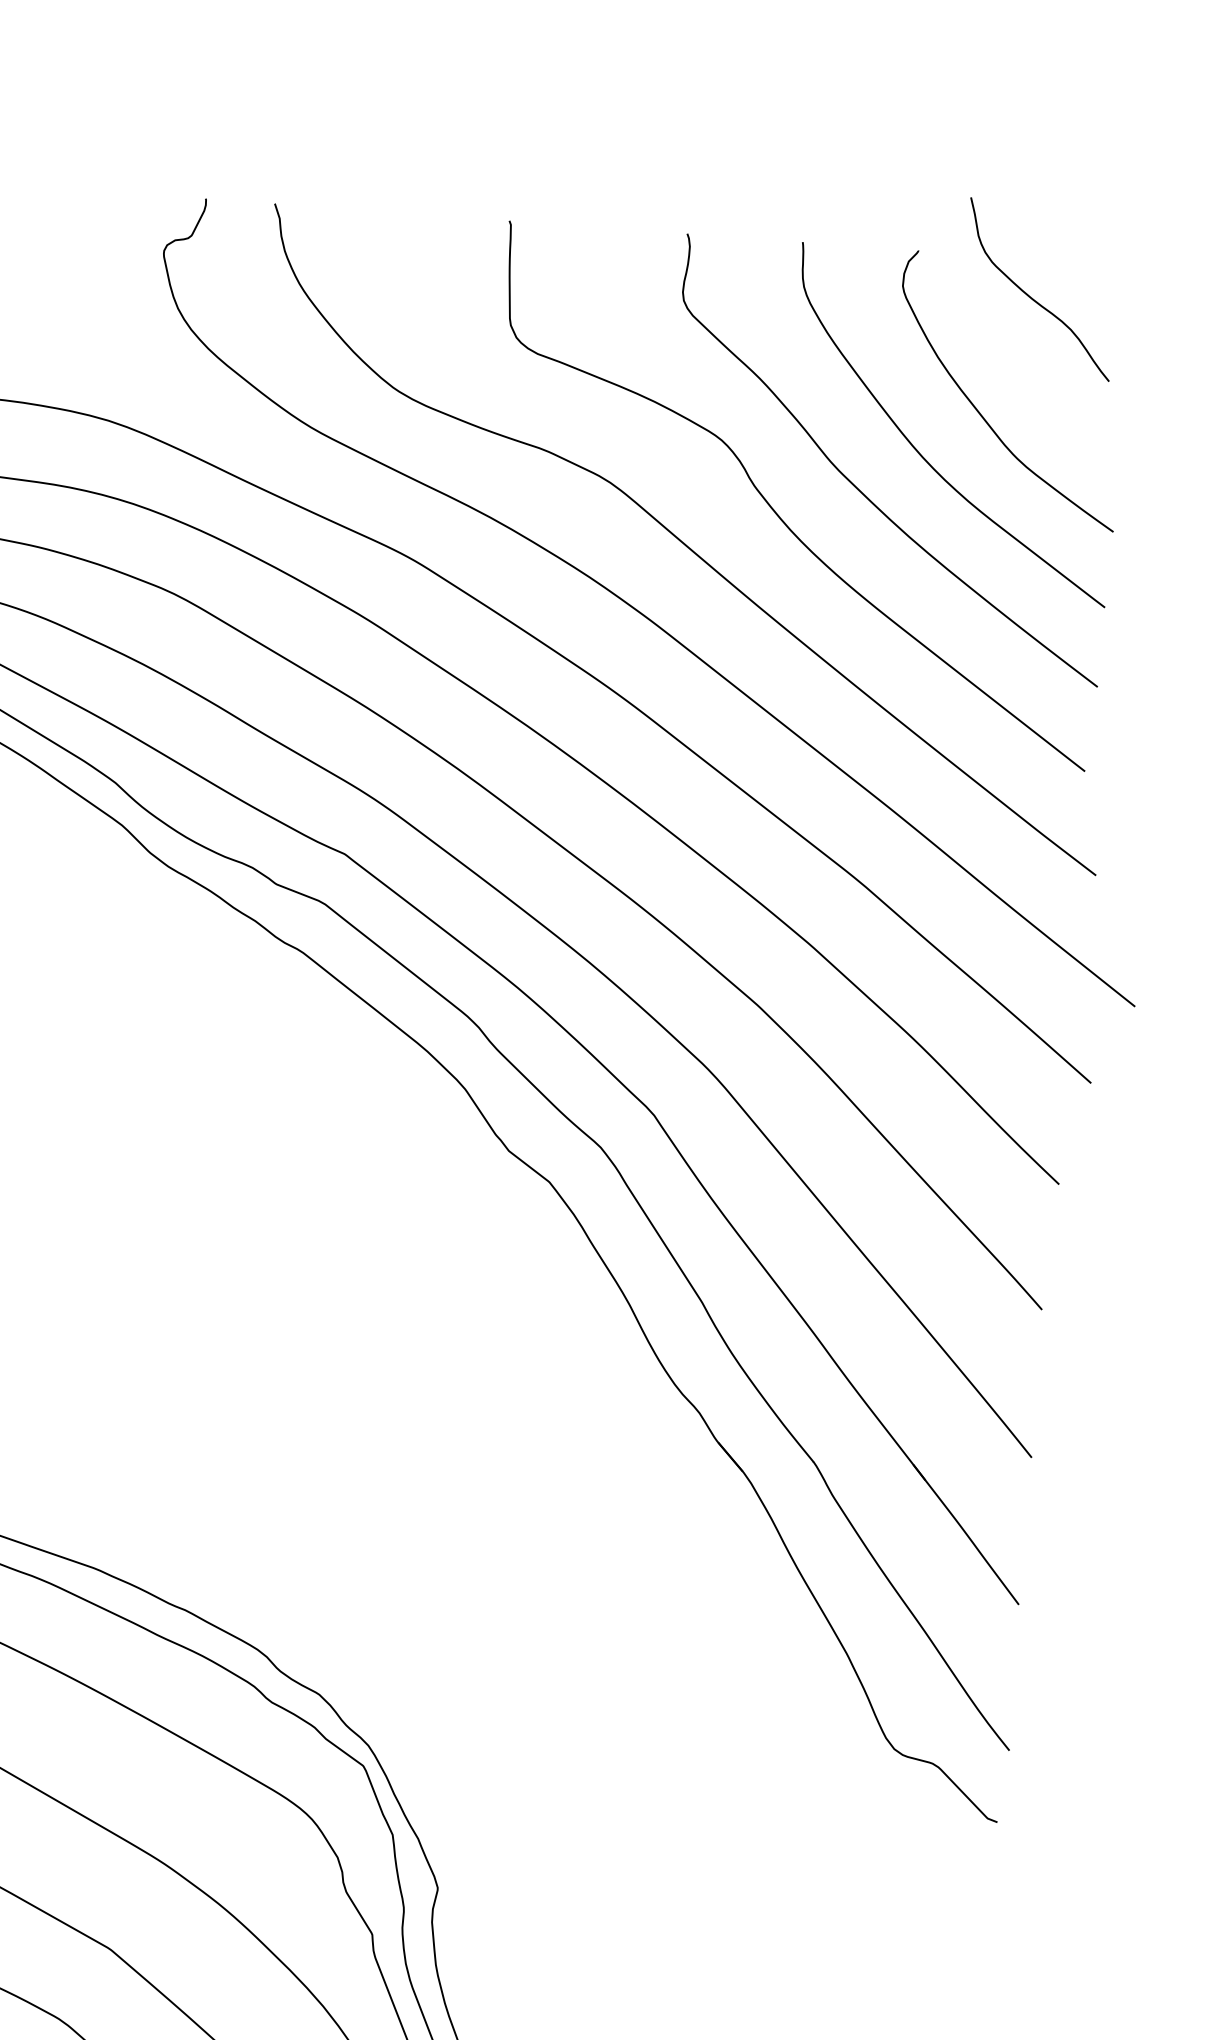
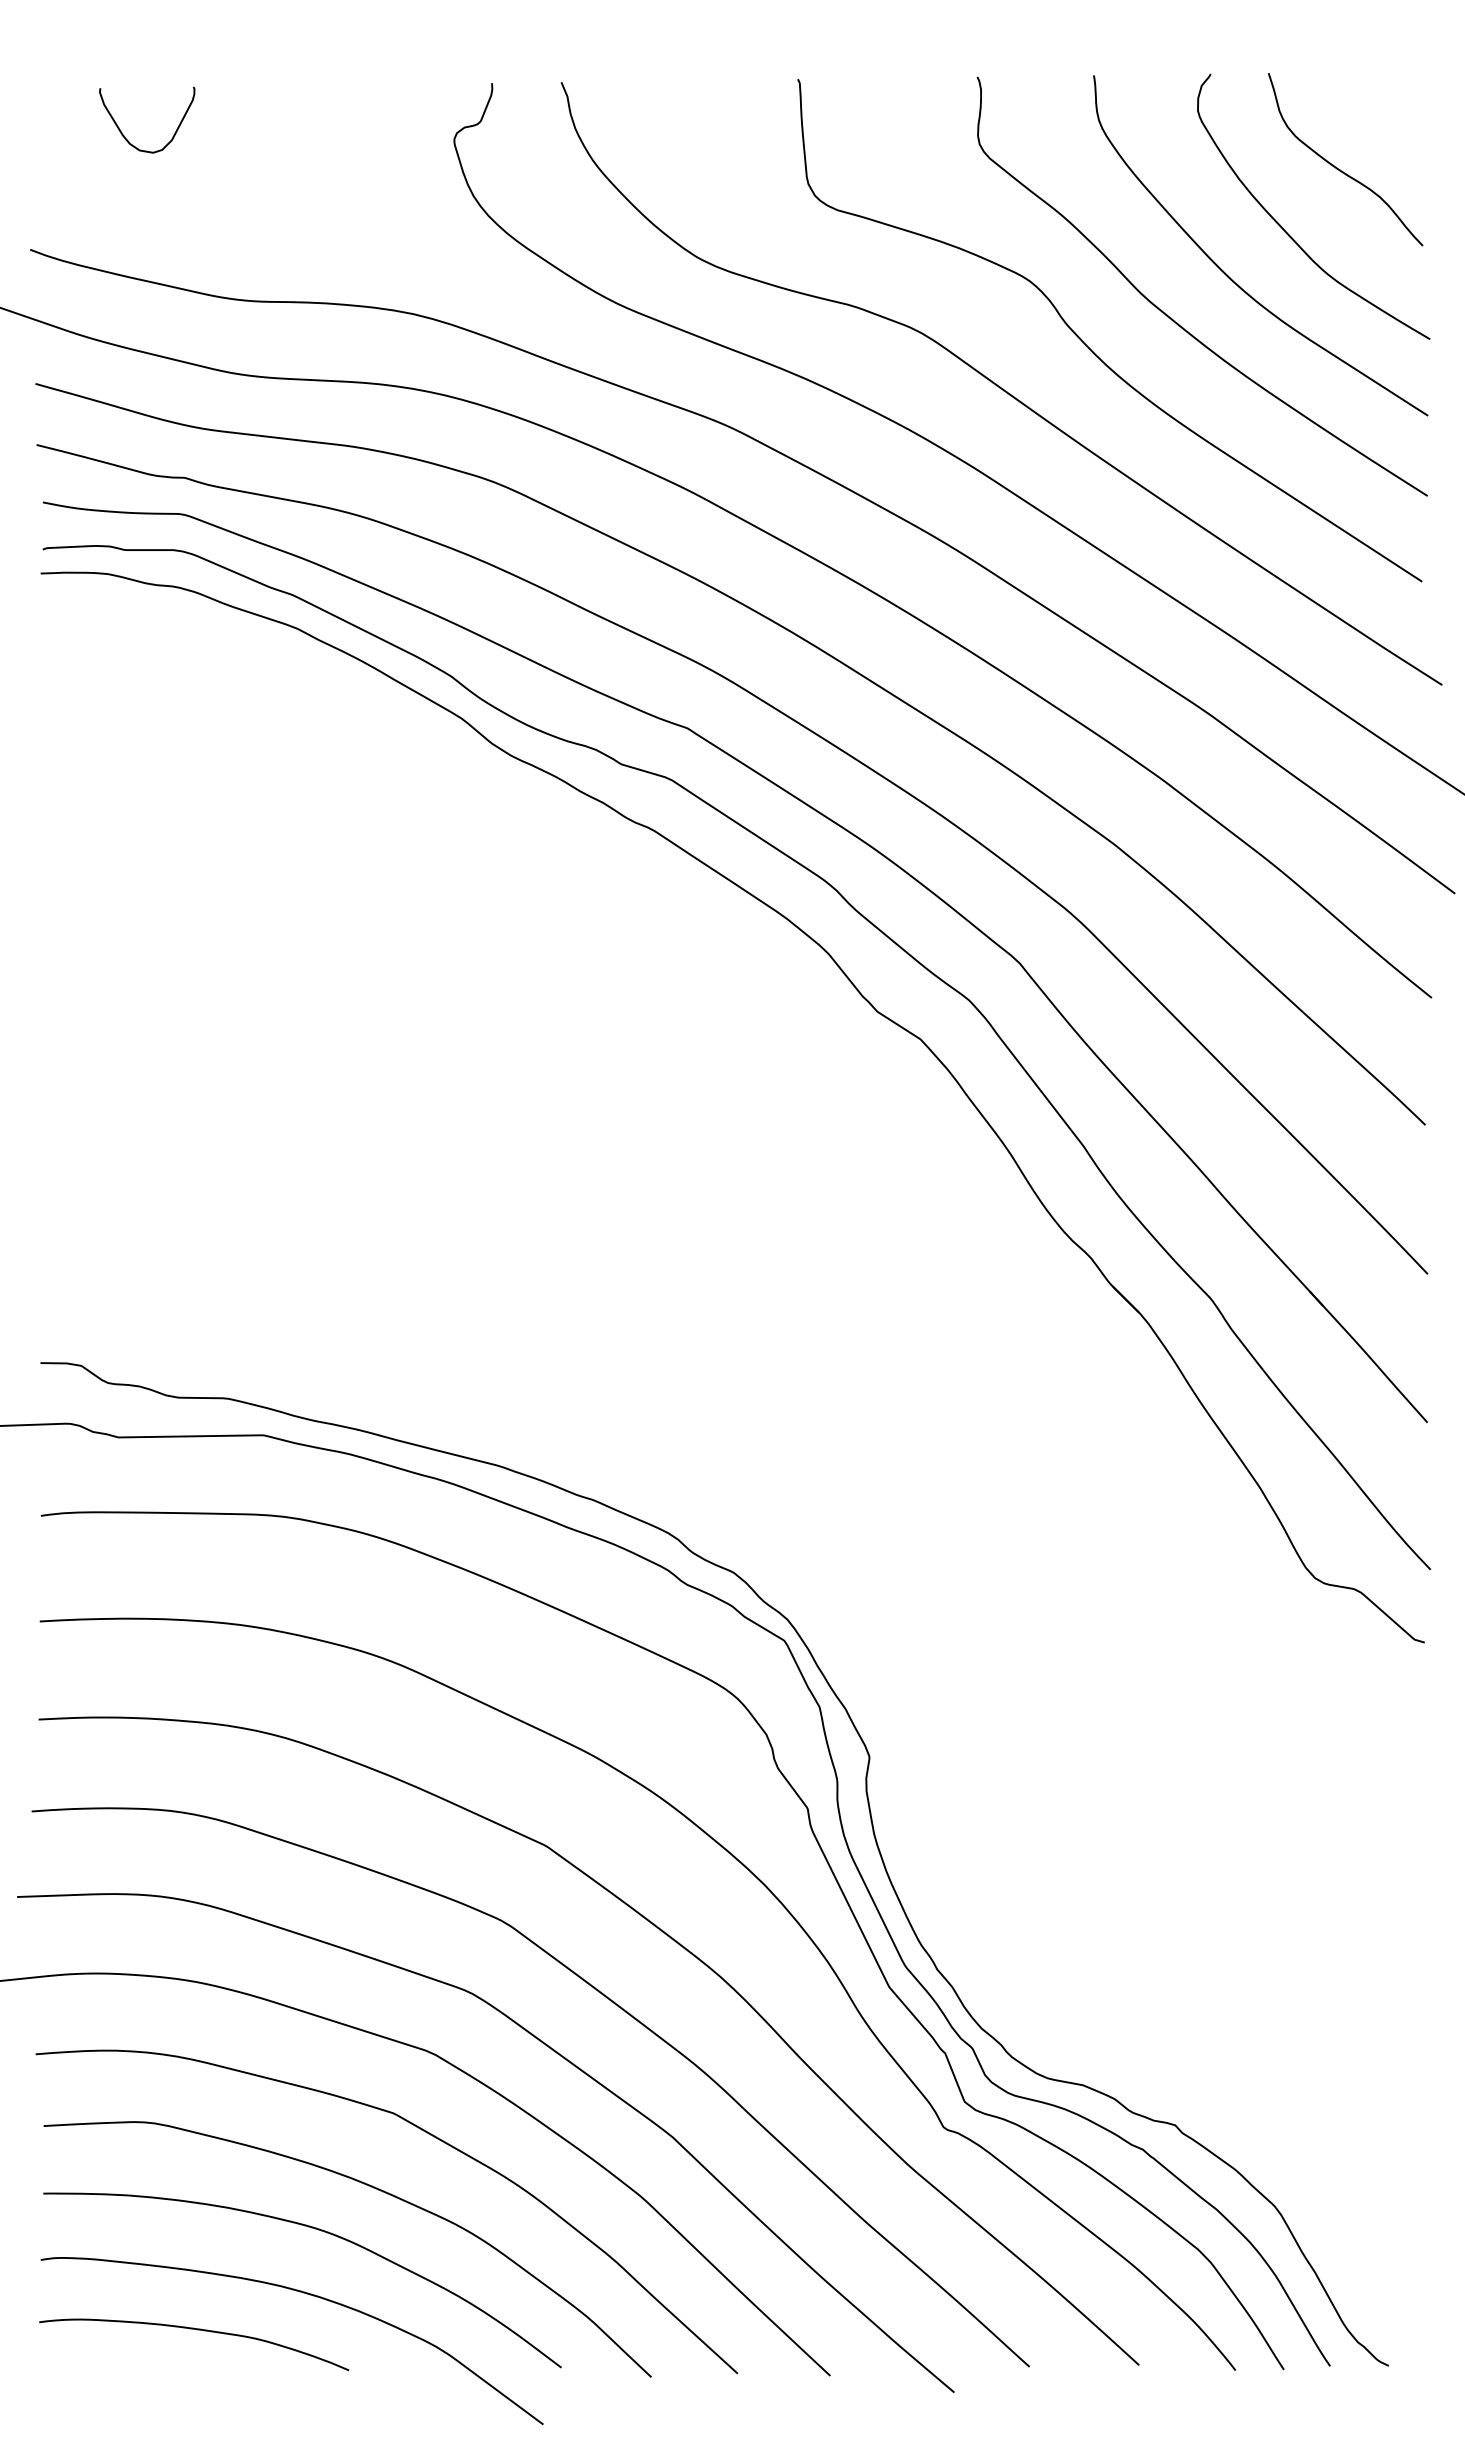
curve: (1034, 298) -> (1340, 169), moved

